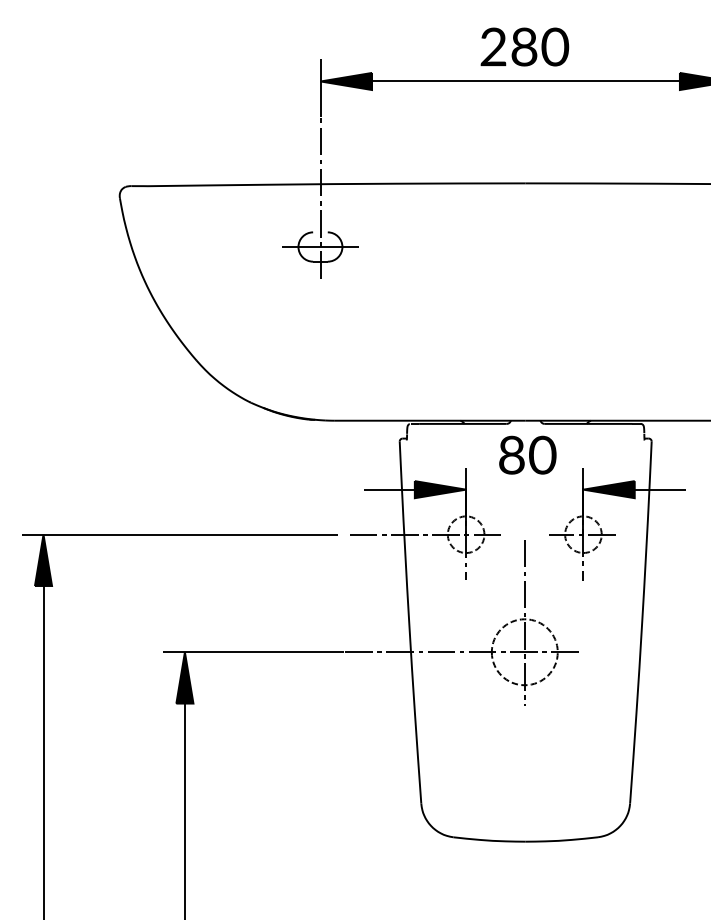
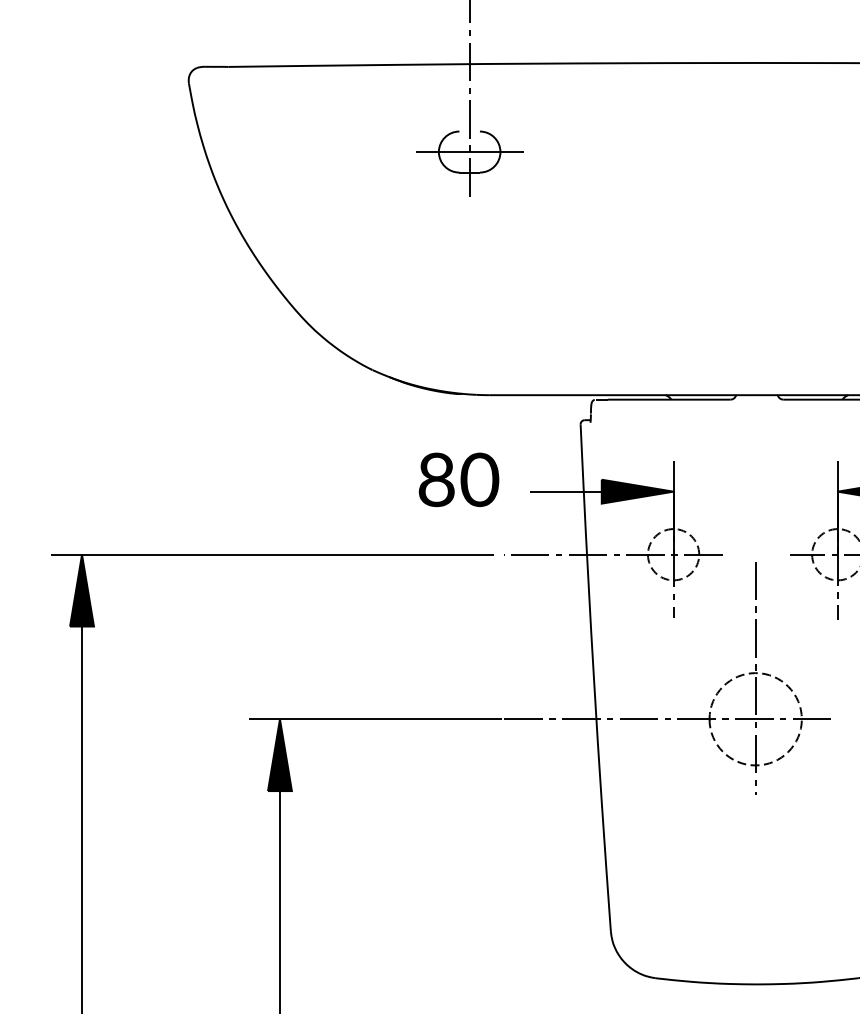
text: (527, 454) -> (458, 478), moved

